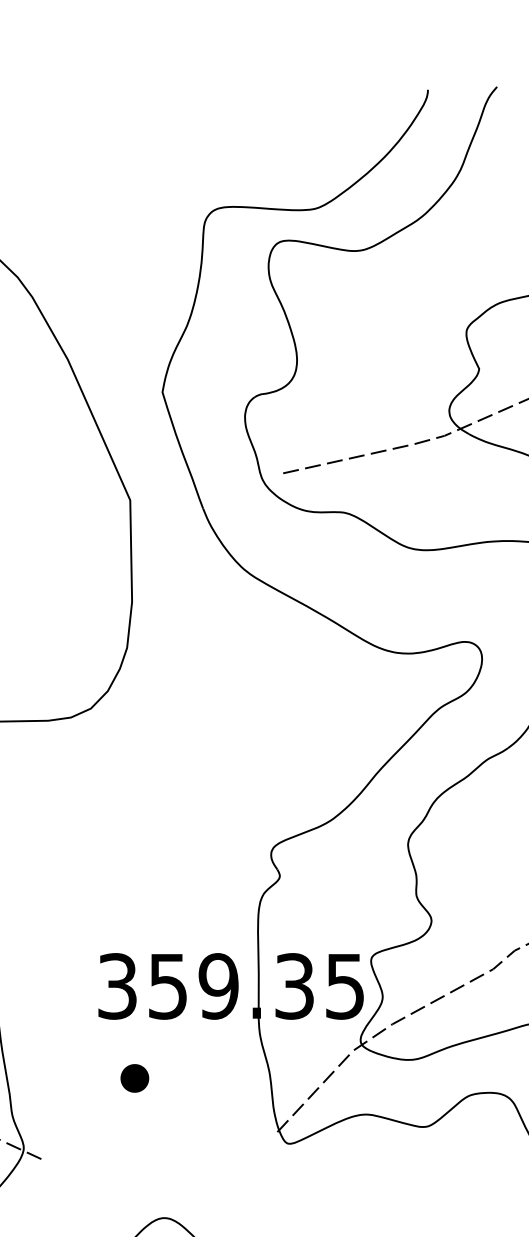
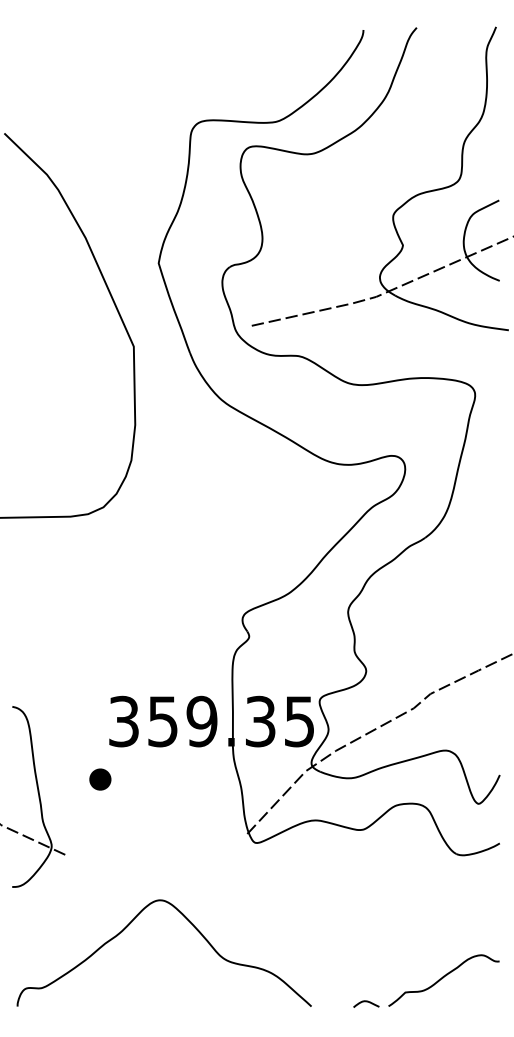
part: (135, 1078) -> (100, 779), moved

